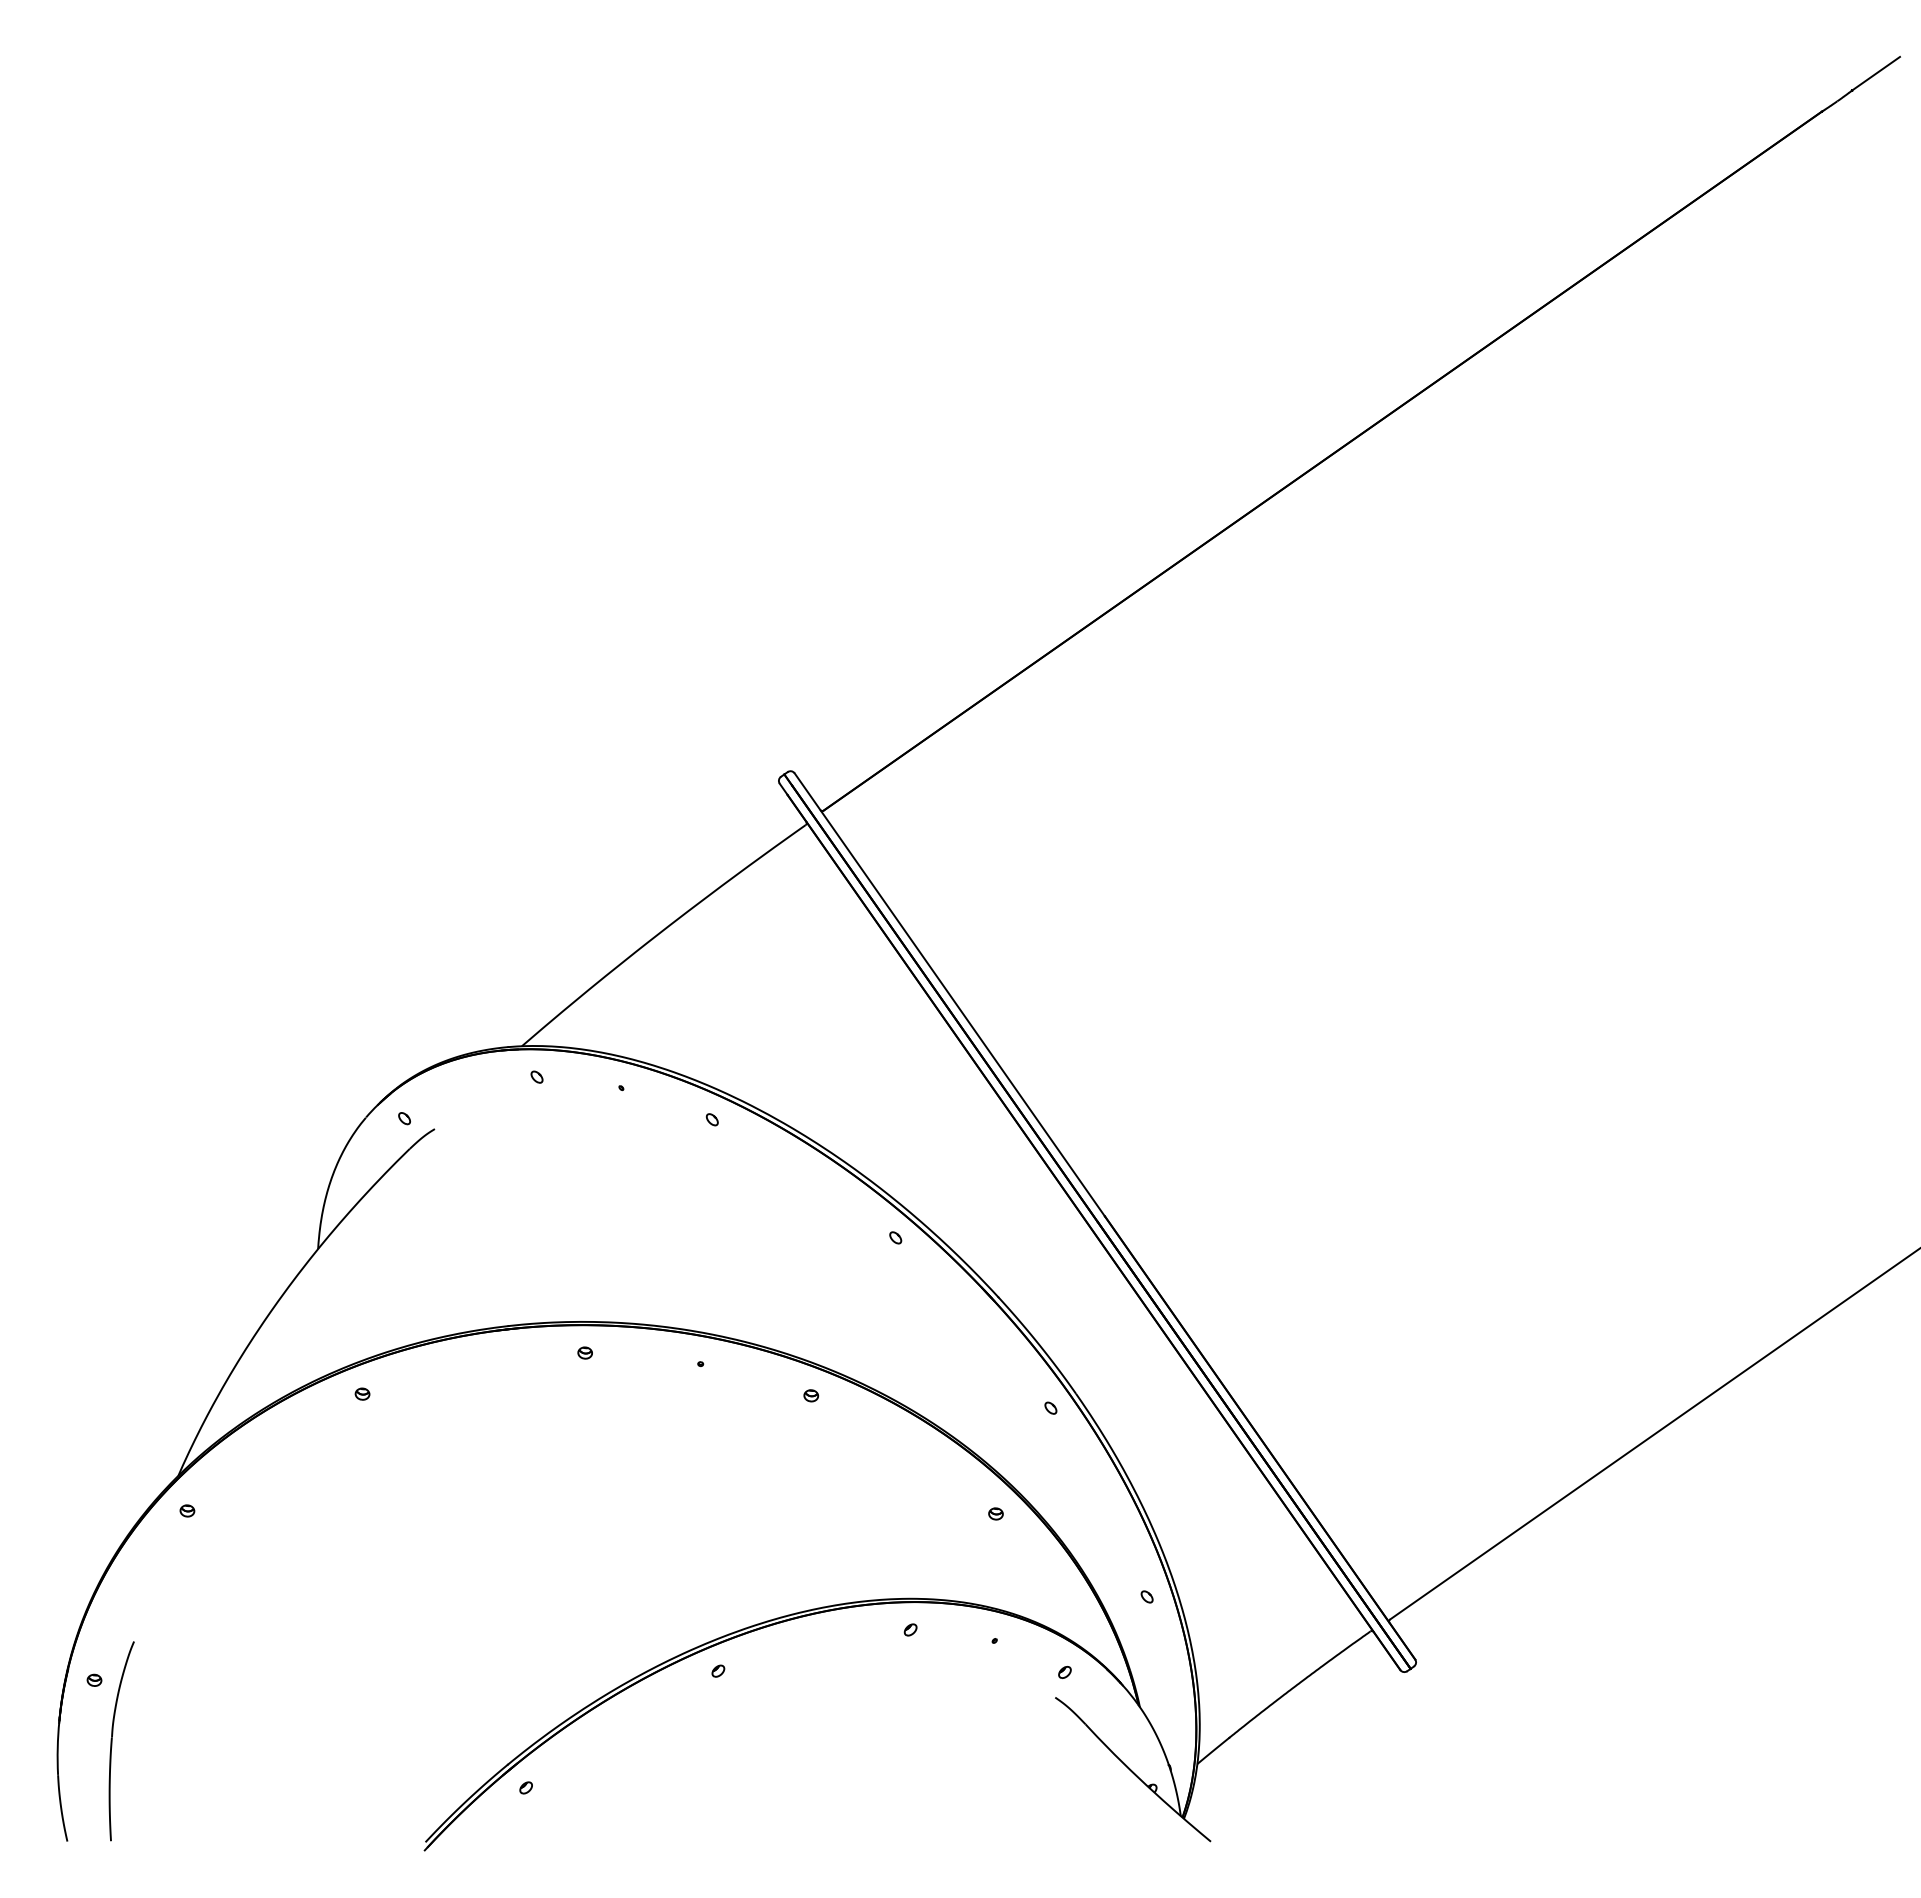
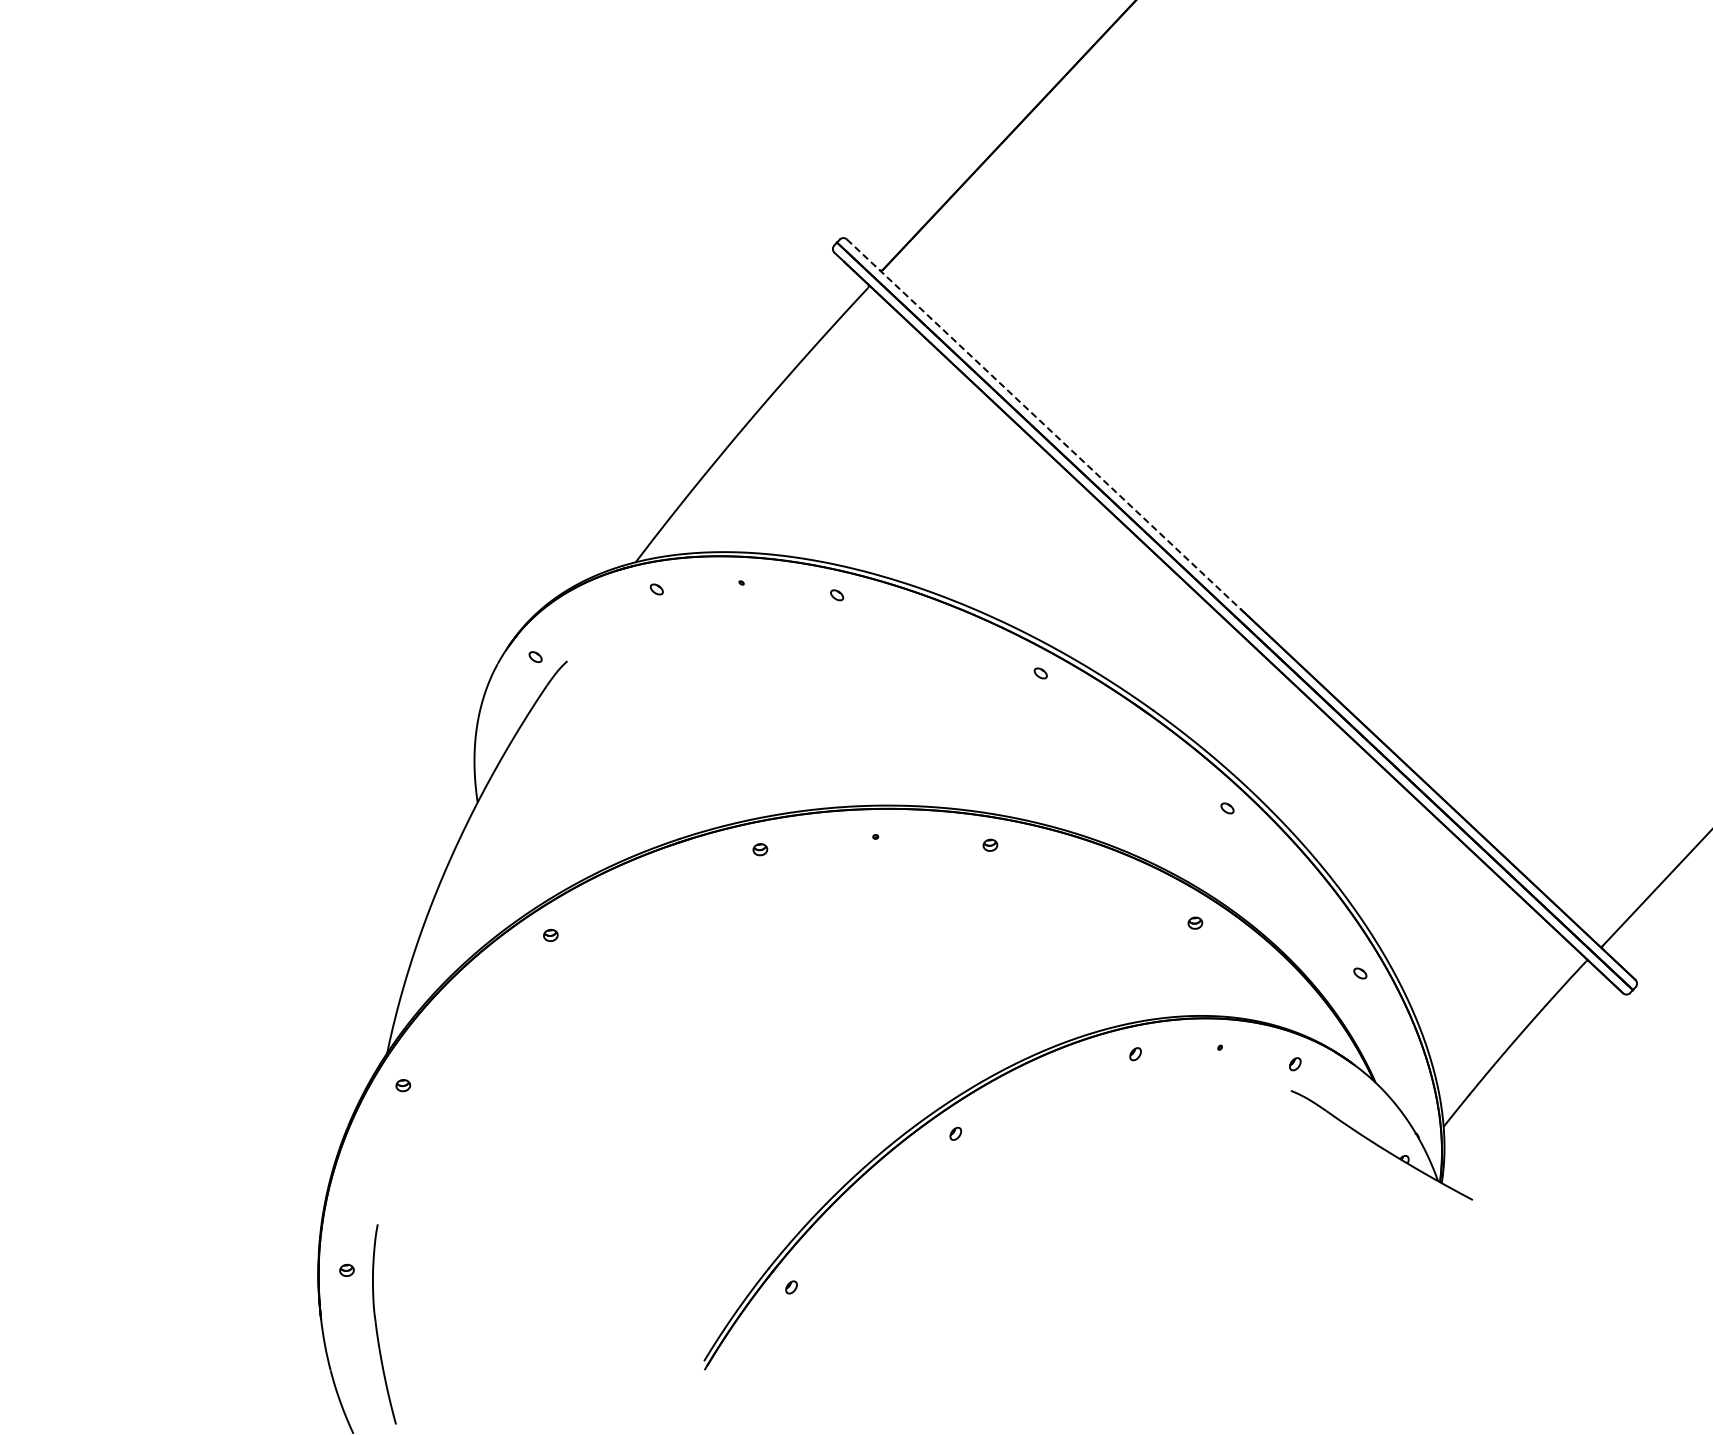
line: (950, 995) -> (1044, 424), solid -> dashed

